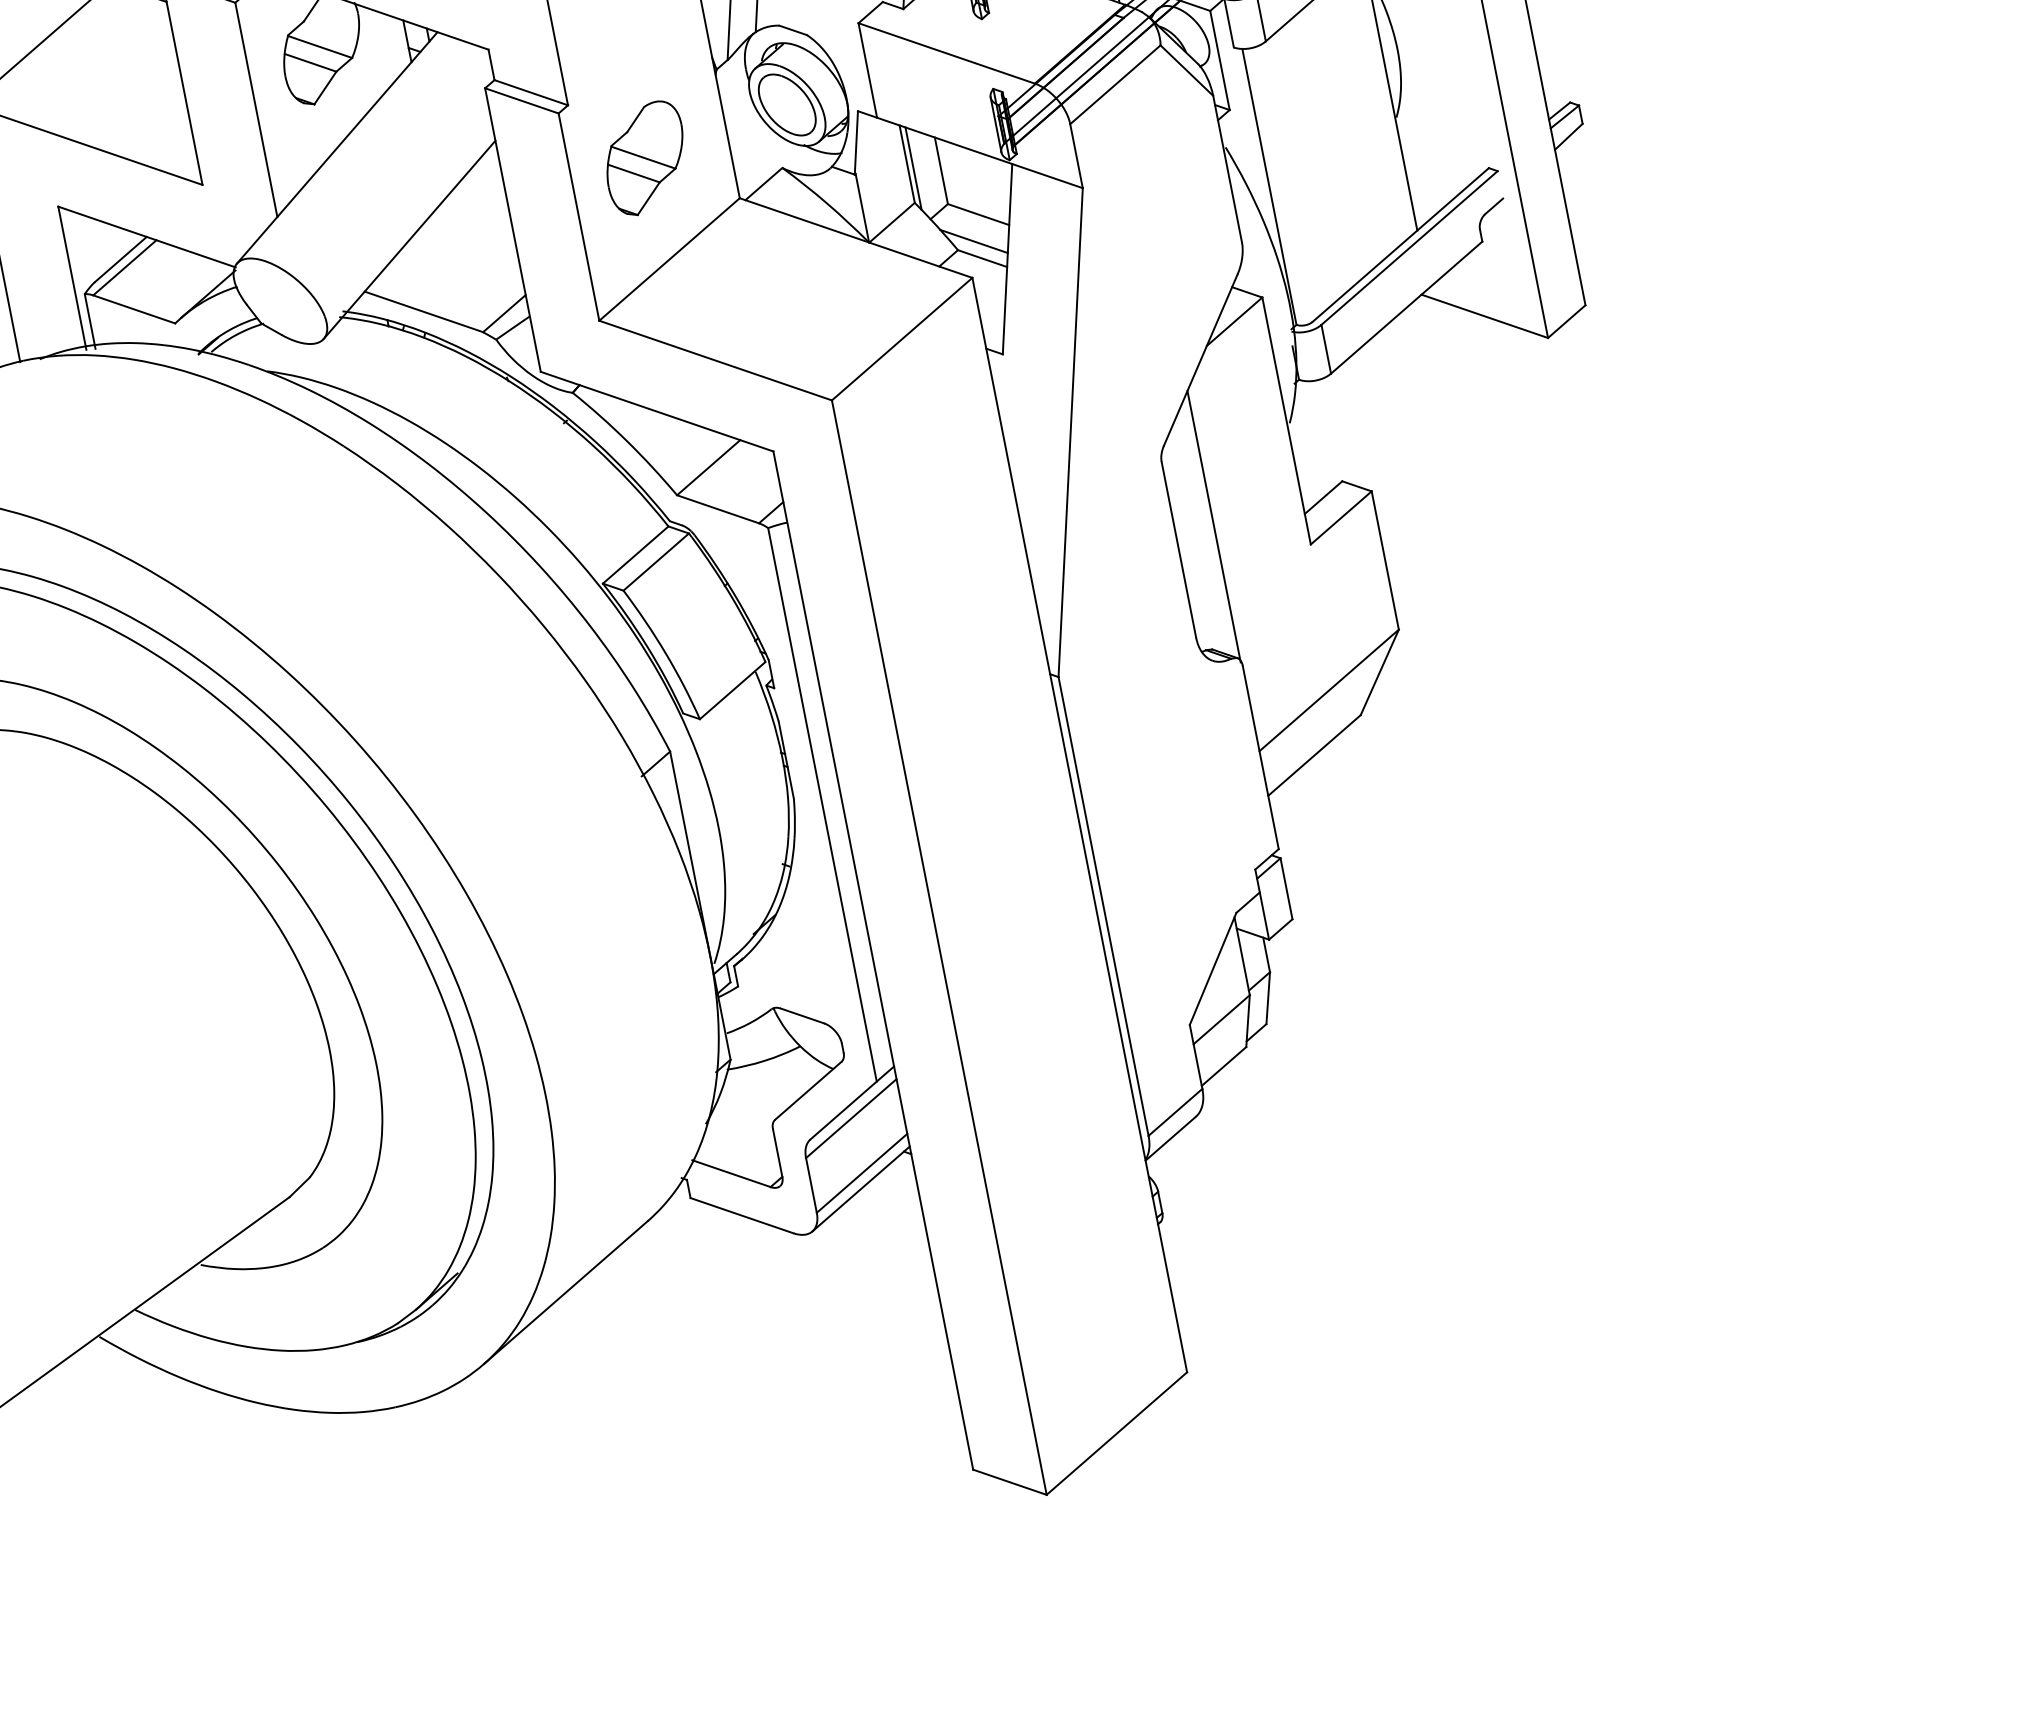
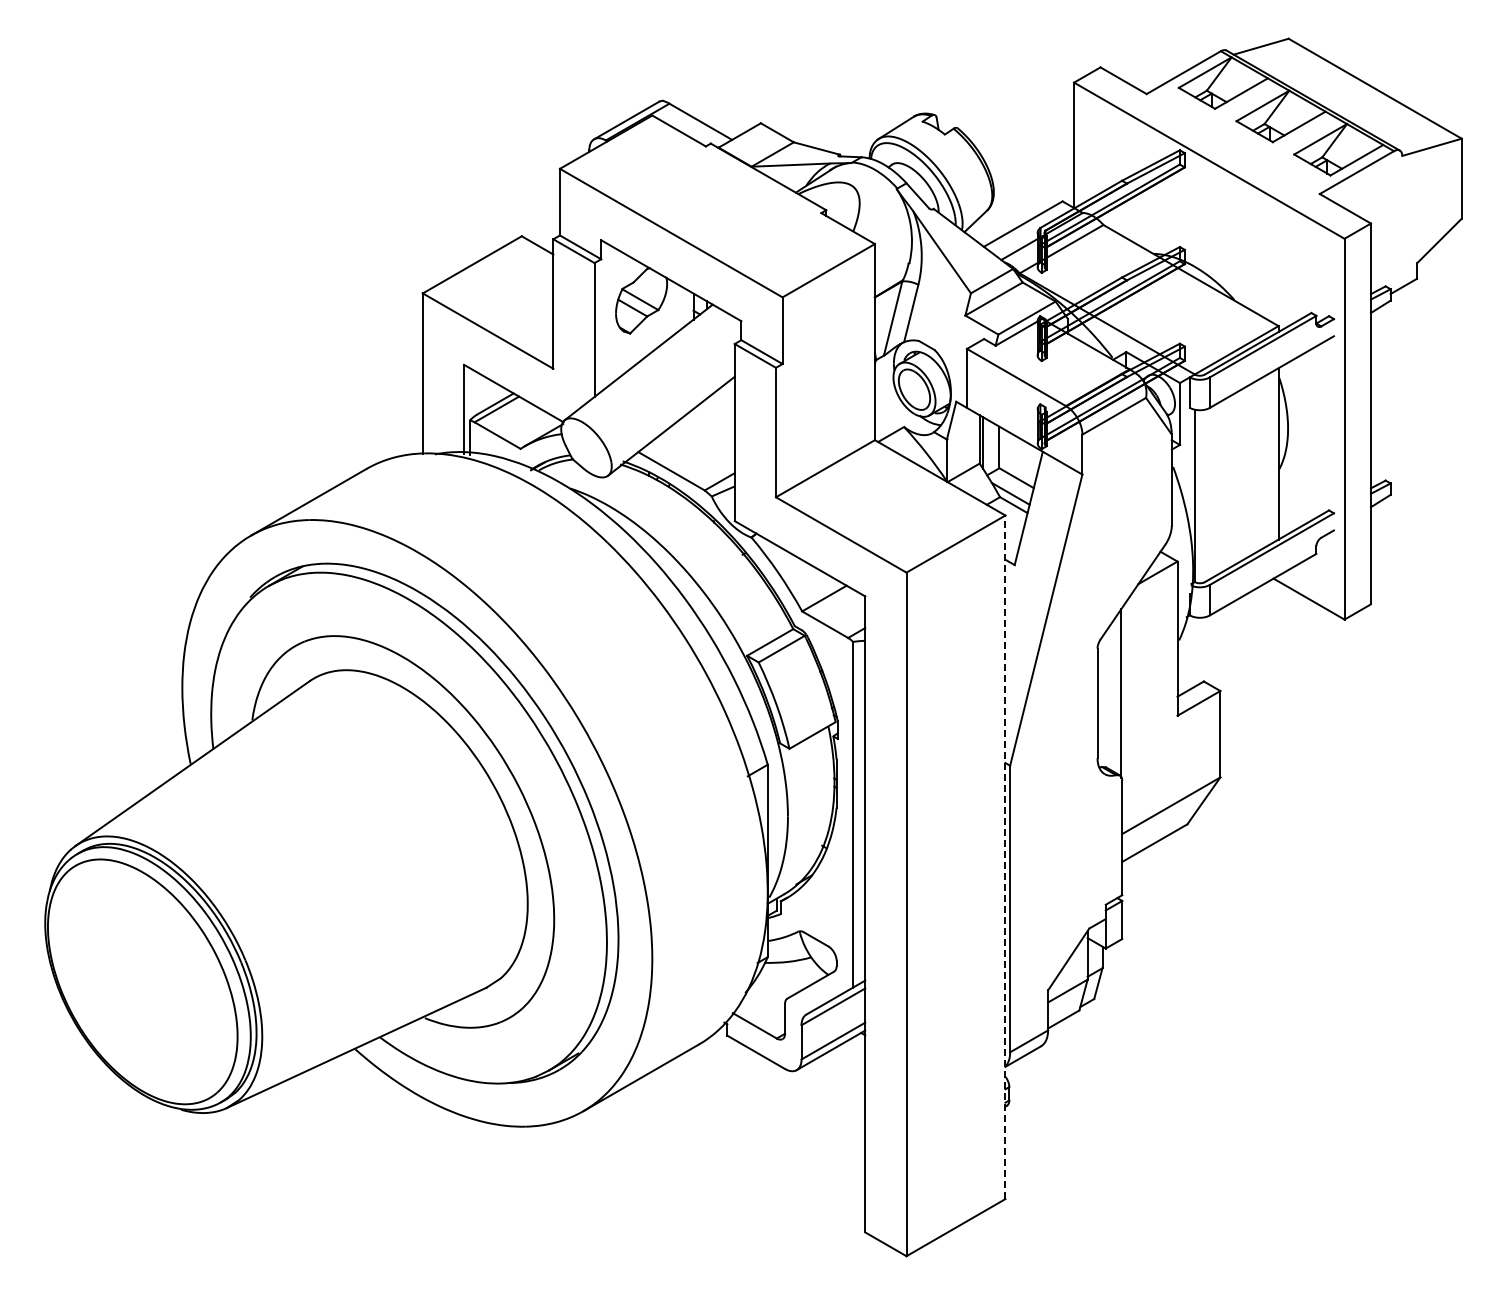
part: (644, 159) -> (822, 405), removed
line: (1079, 825) -> (1005, 857), solid -> dashed

